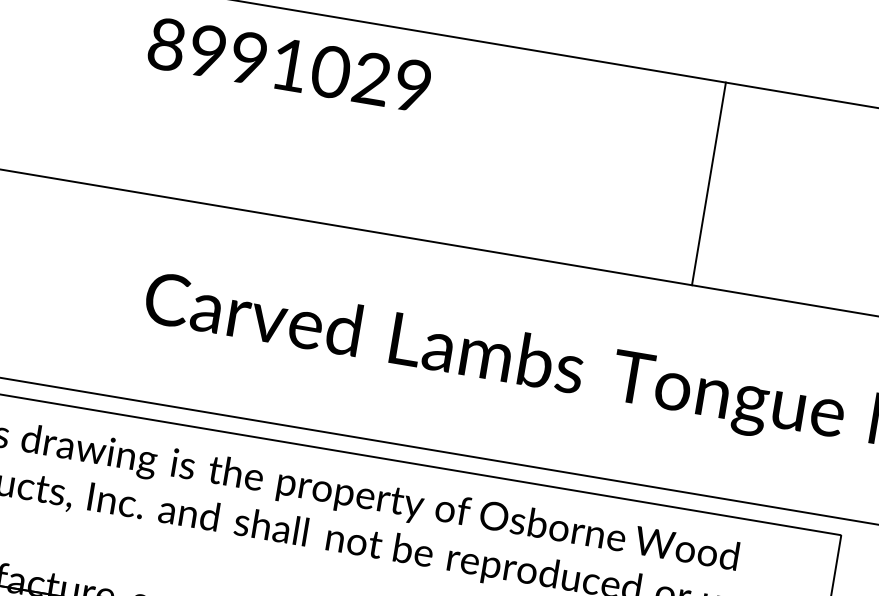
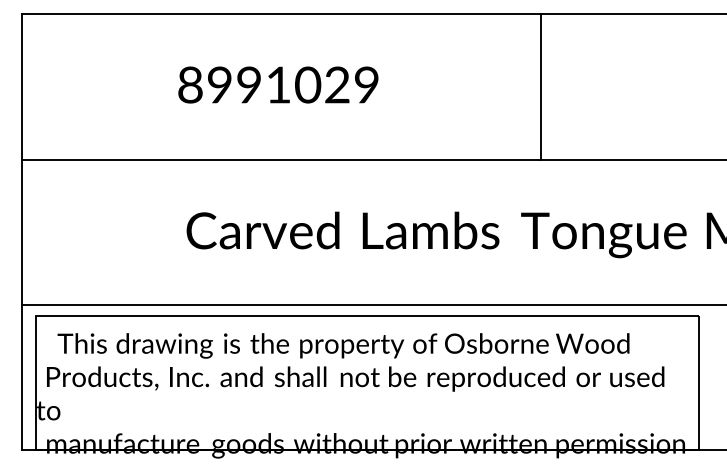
text: (289, 64) -> (278, 84), moved
line: (708, 183) -> (540, 86), moved

